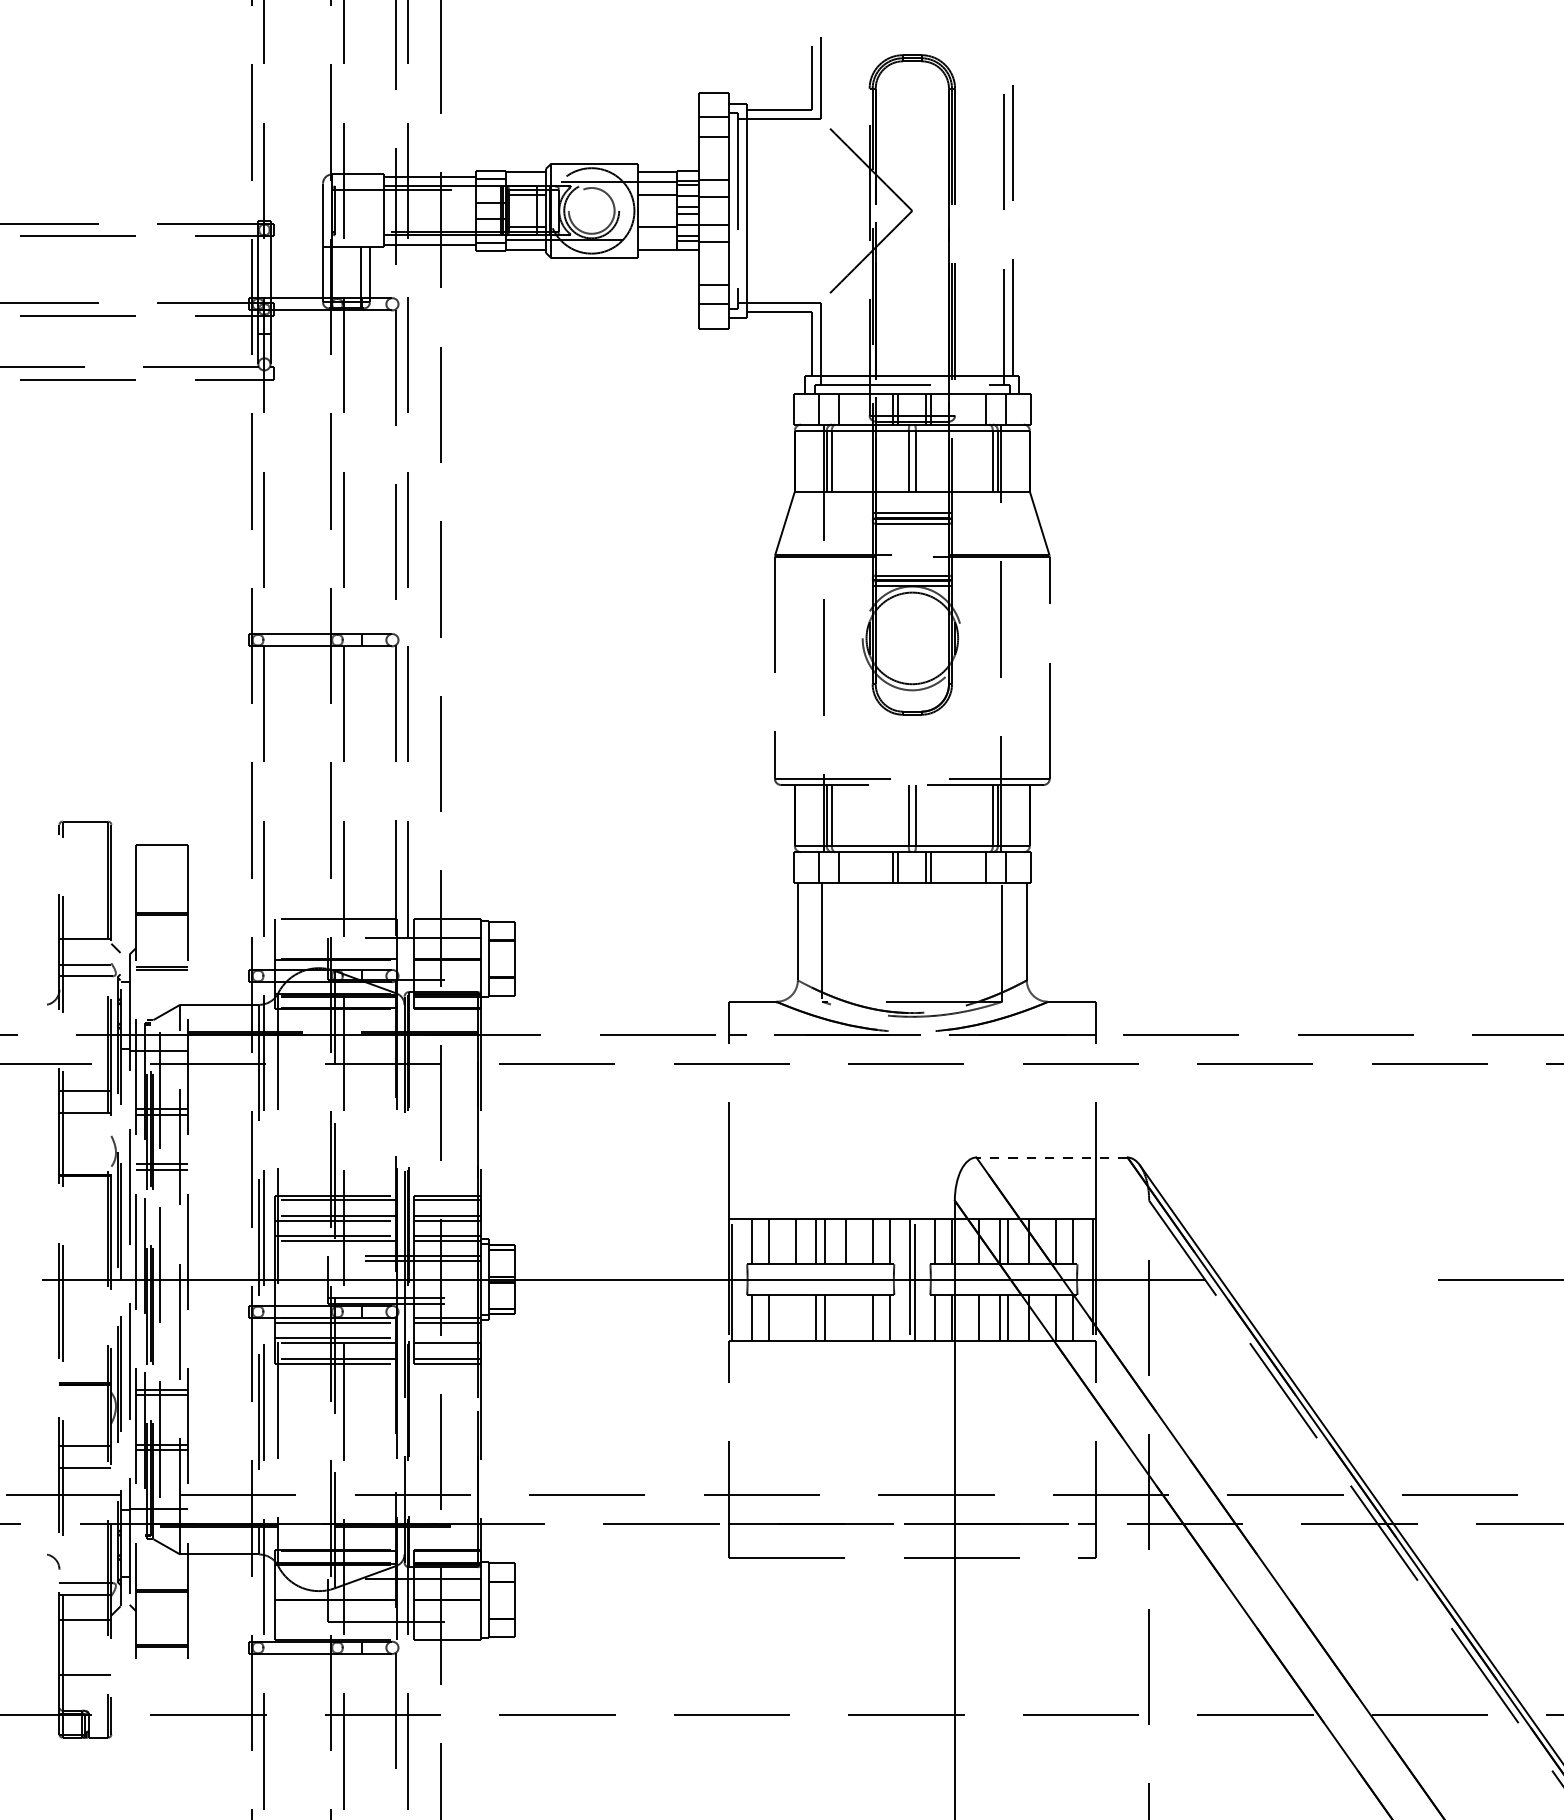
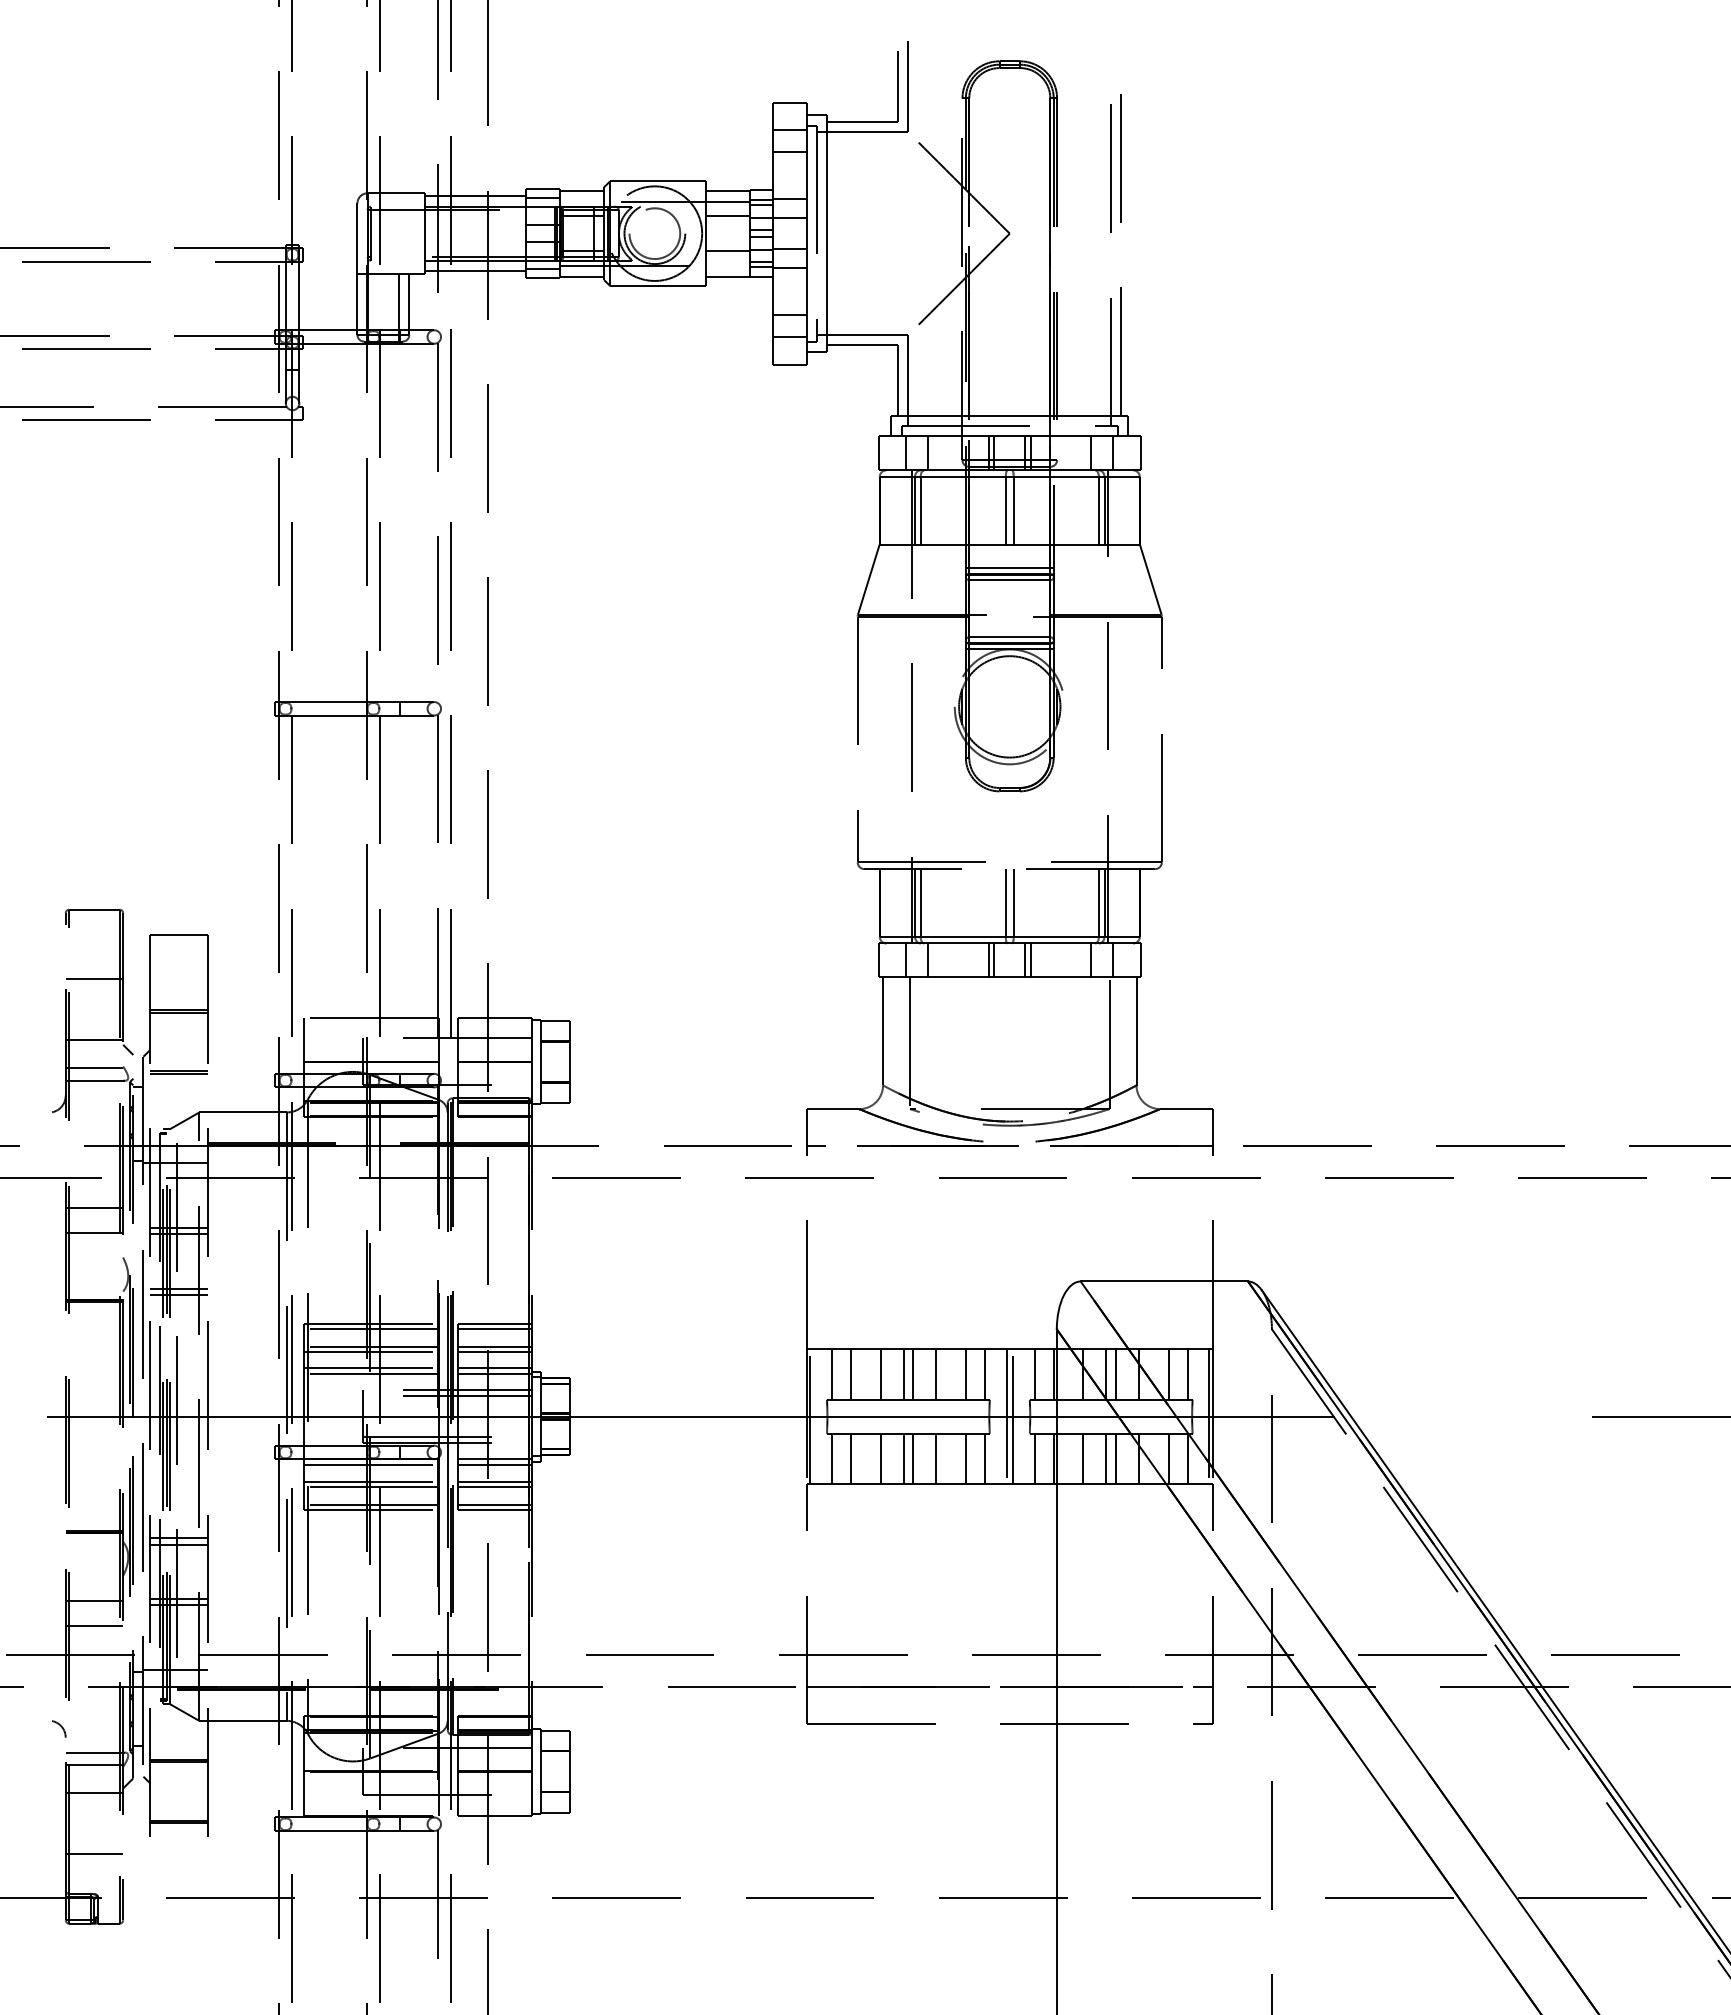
line: (85, 884) -> (94, 979), added
line: (1052, 1157) -> (1164, 1281), dashed -> solid
line: (795, 1317) -> (880, 1458), added
line: (846, 1317) -> (936, 1458), added
line: (446, 1338) -> (494, 1481), added

